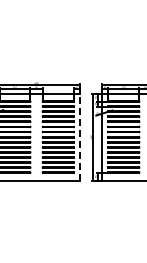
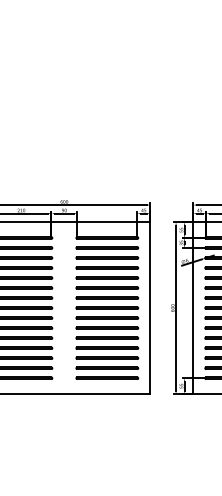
line: (80, 137) -> (150, 308), dashed -> solid

